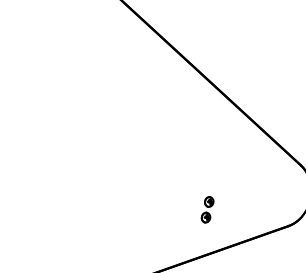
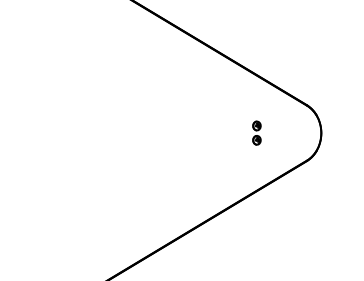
part: (207, 208) -> (256, 132), moved

